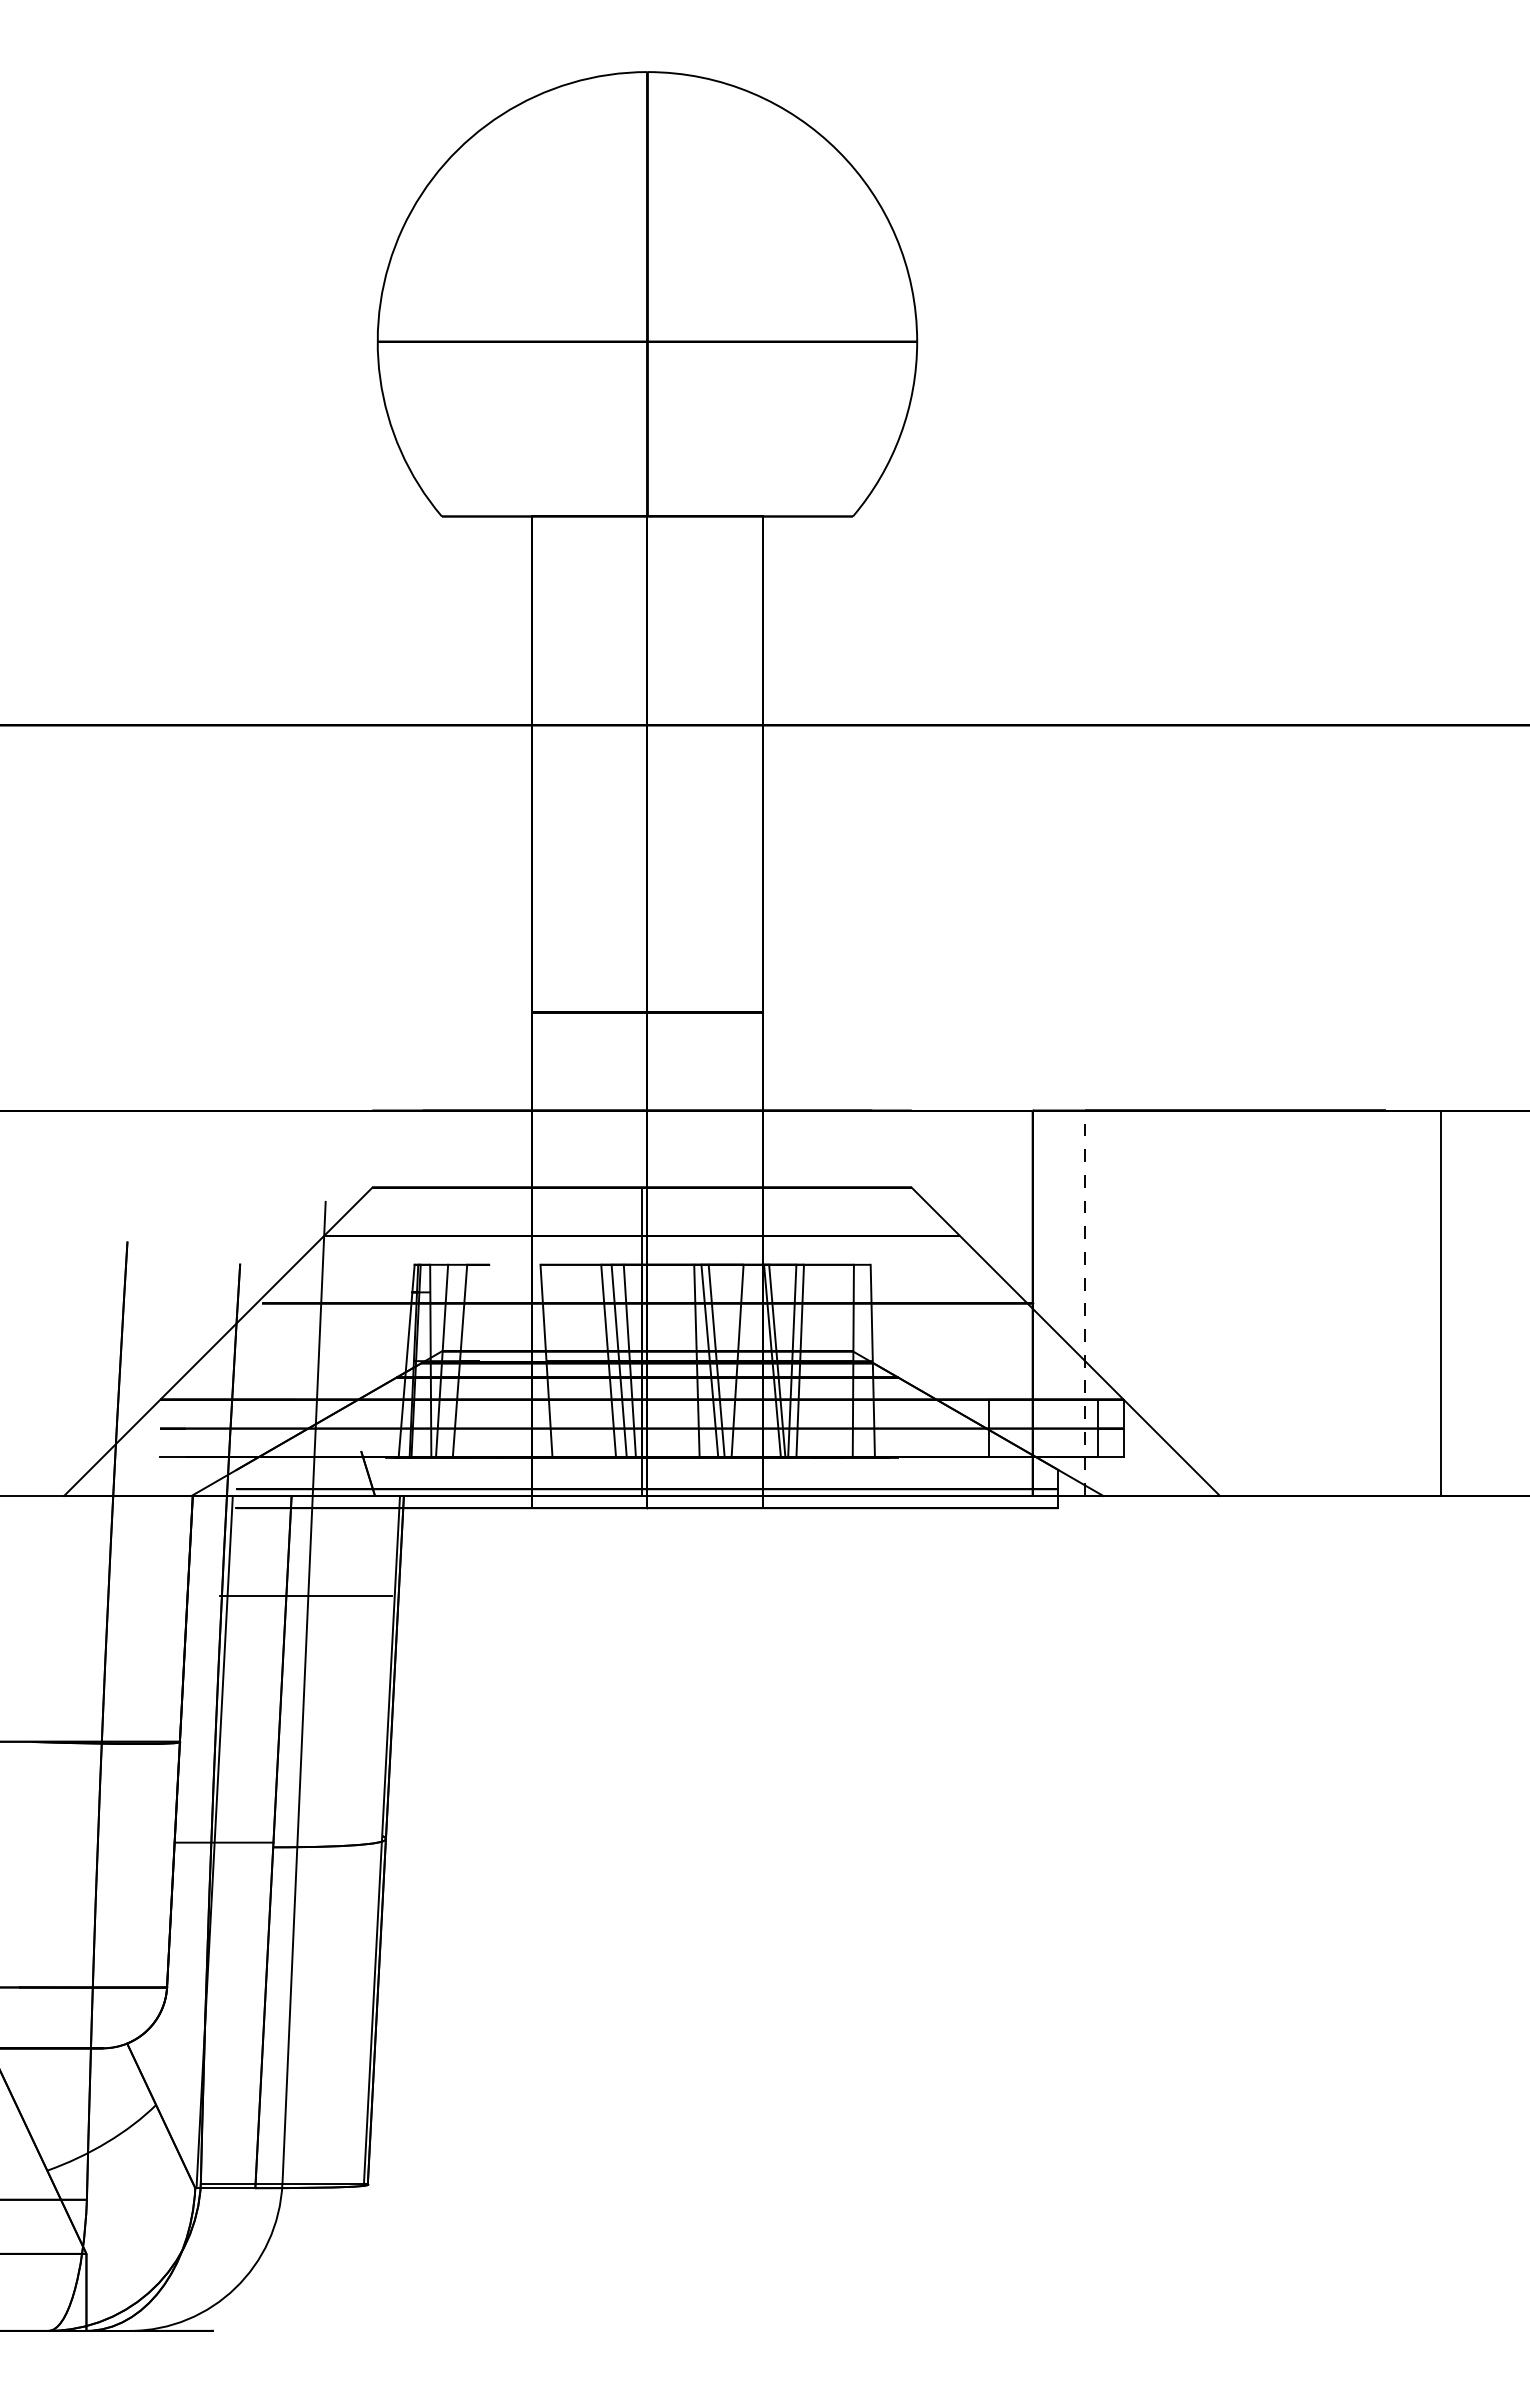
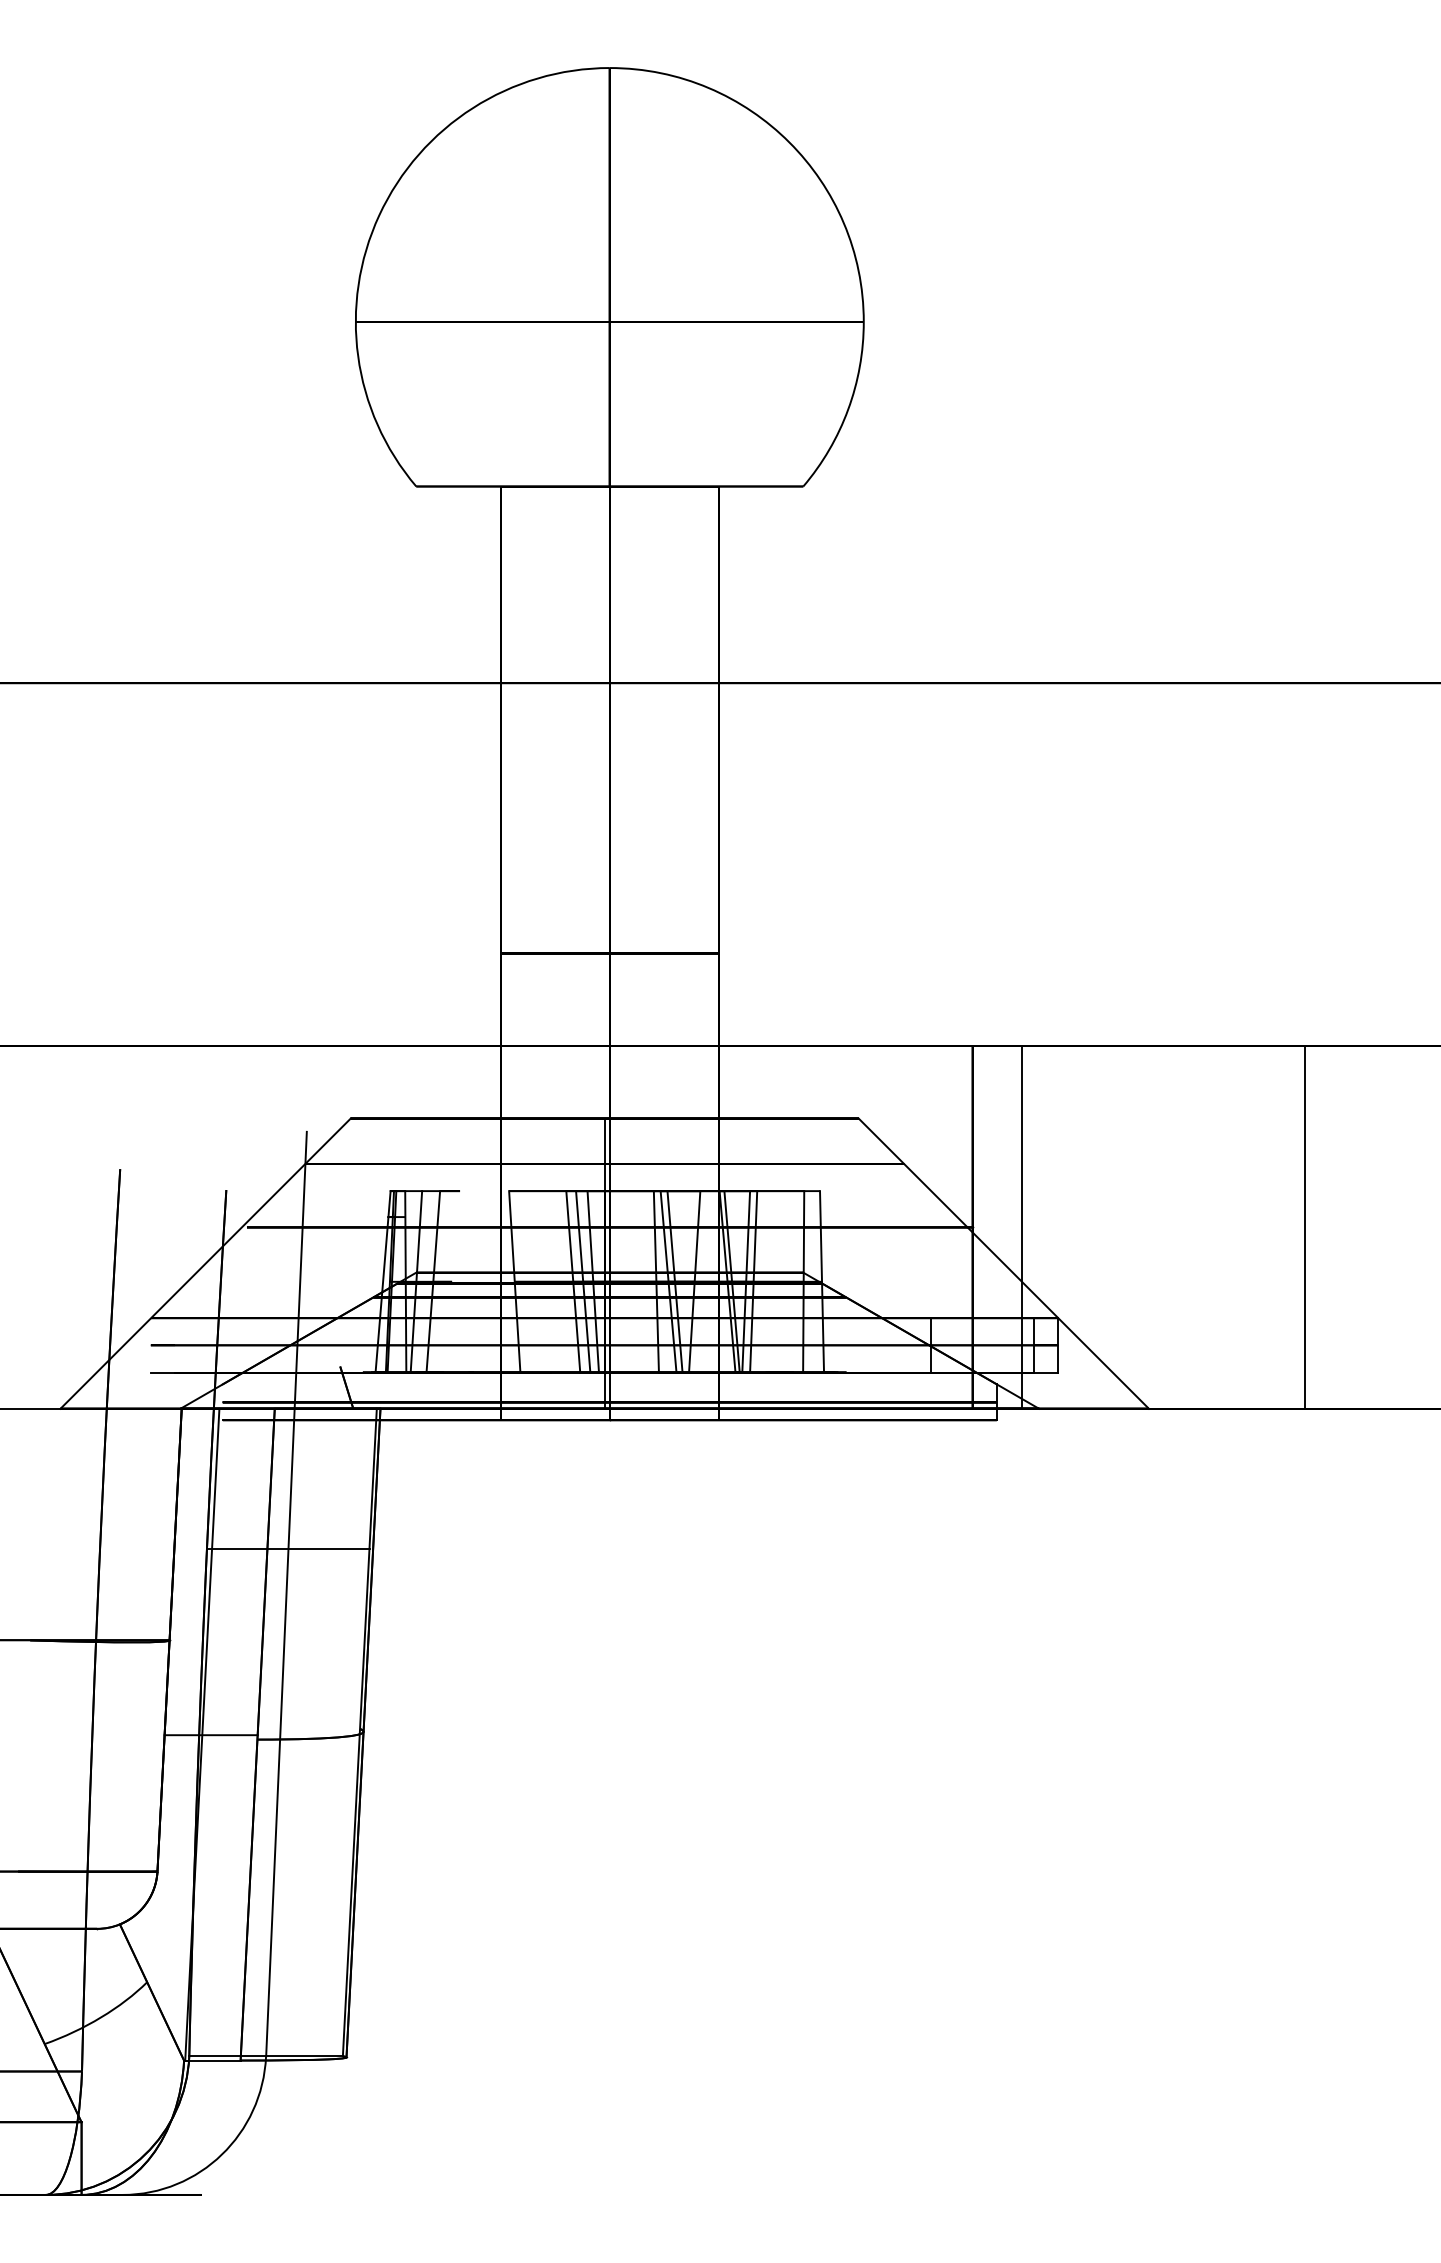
line: (1085, 1303) -> (1022, 1227), dashed -> solid
line: (1441, 1303) -> (1305, 1227), moved
line: (305, 1596) -> (287, 1548), moved

